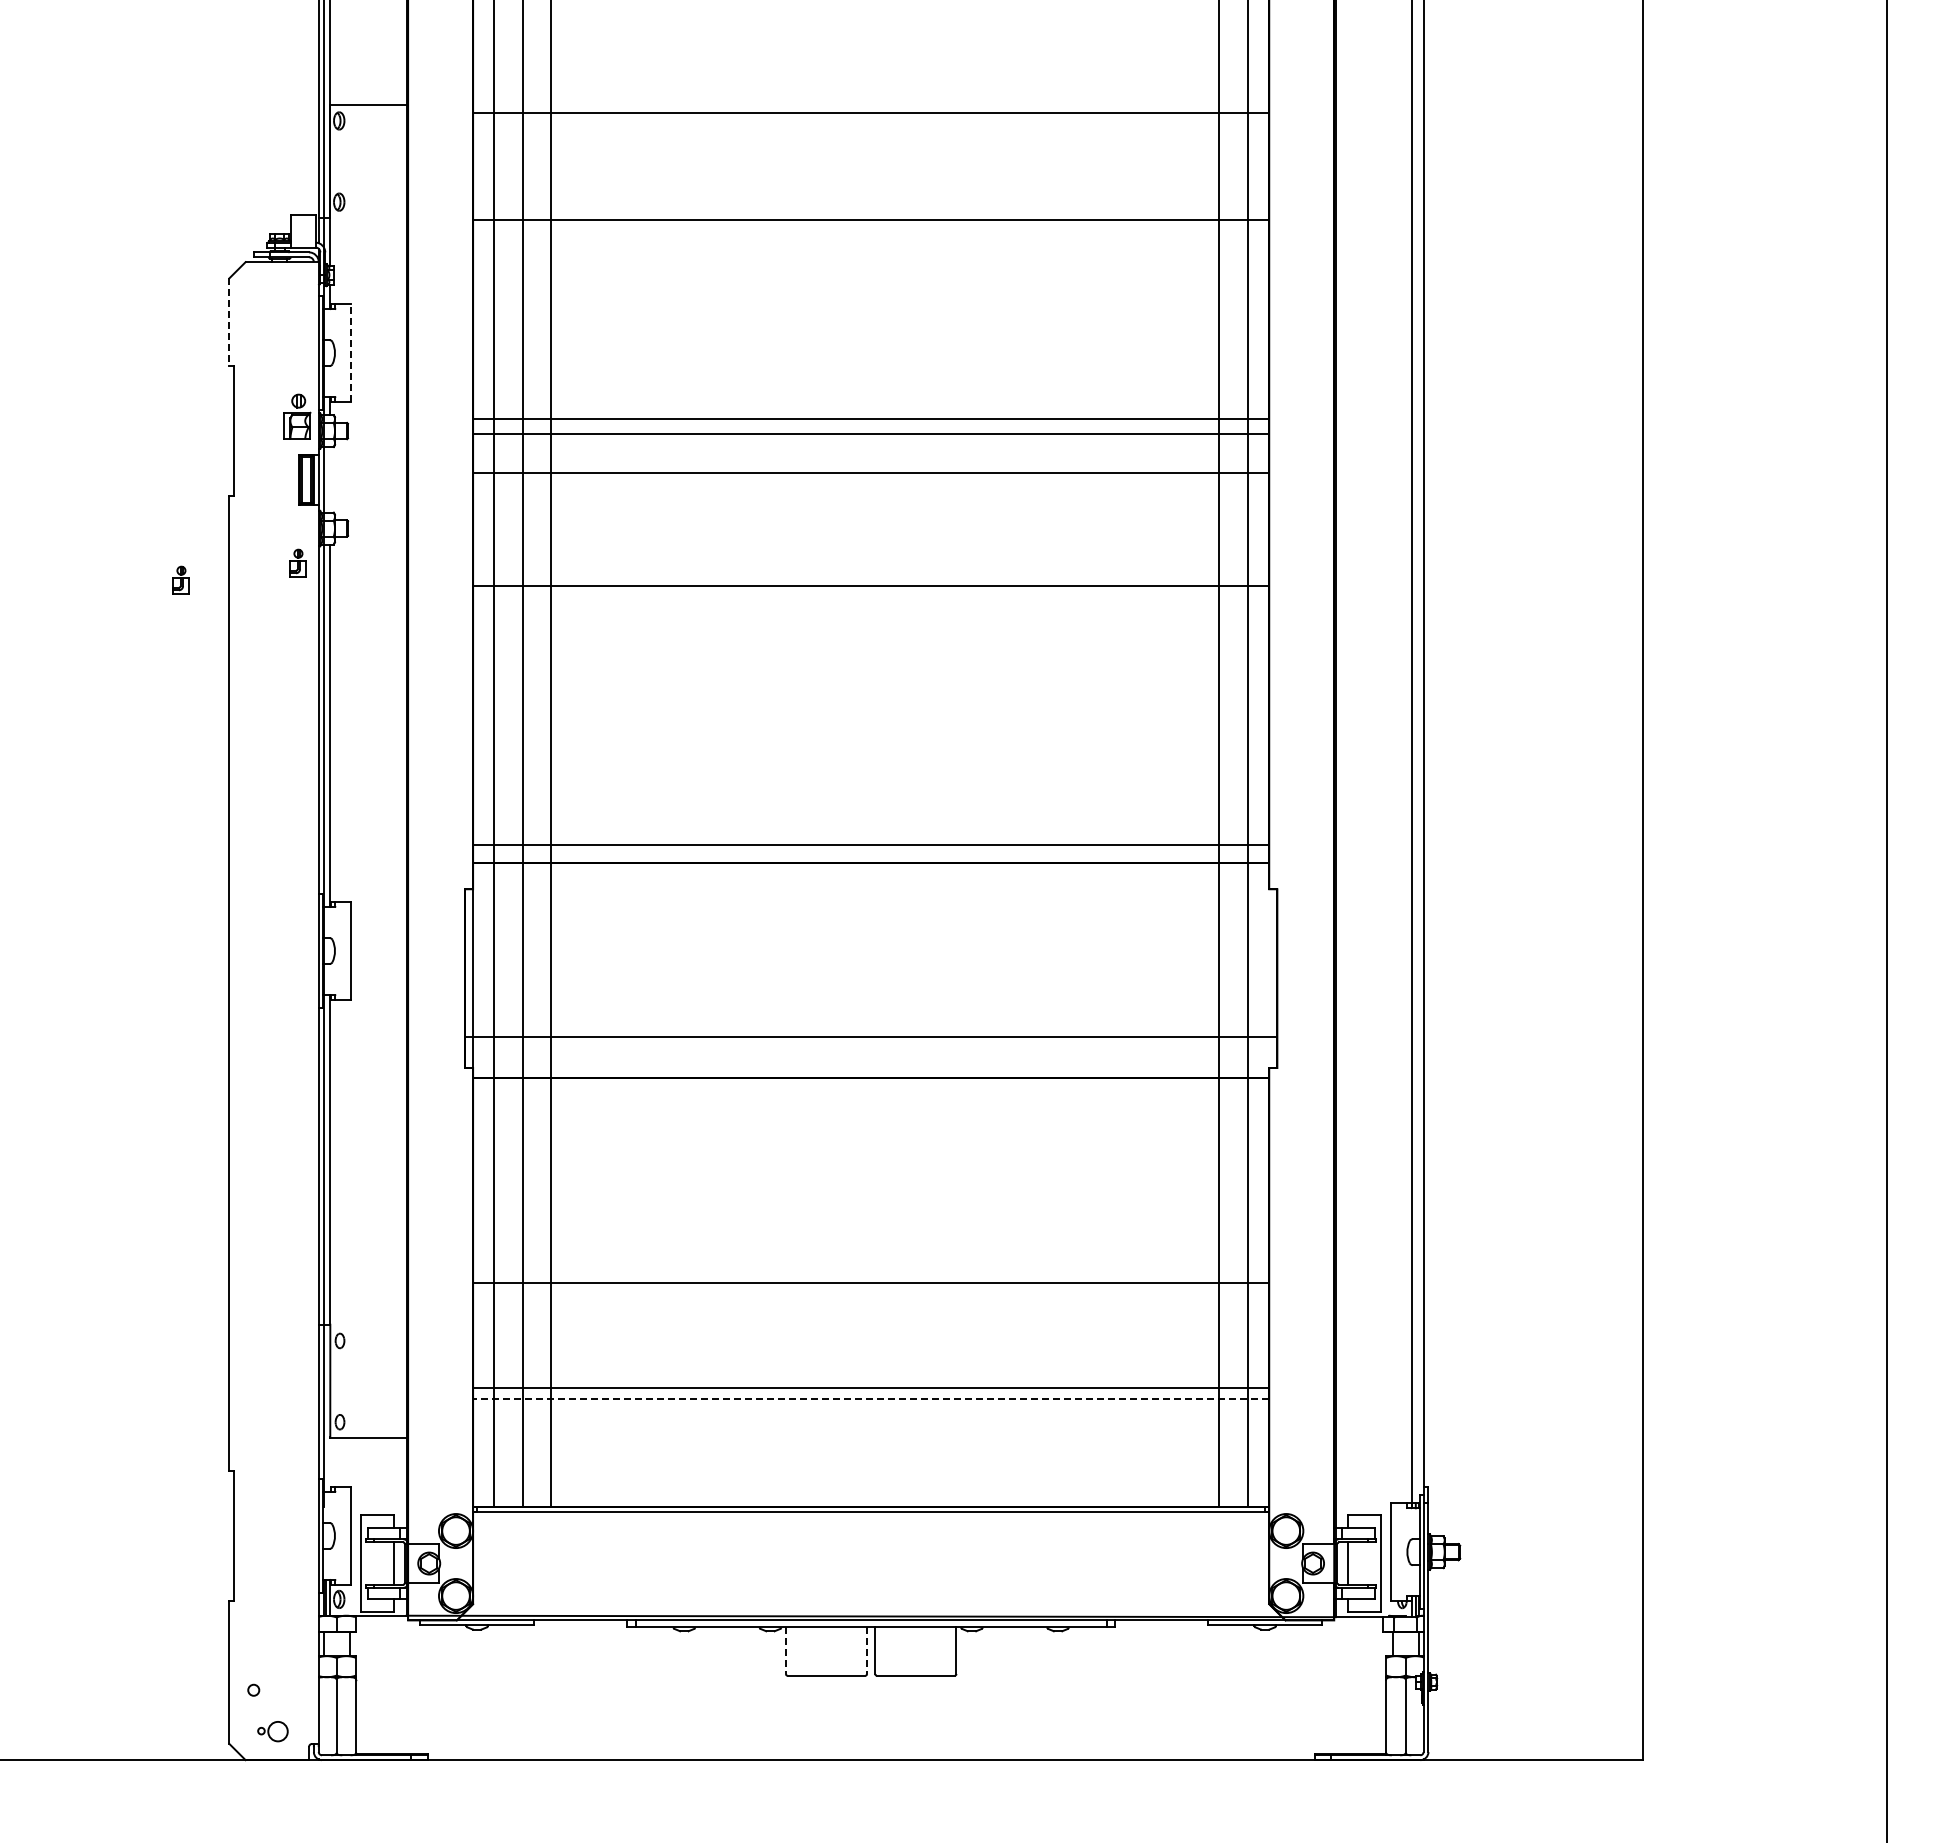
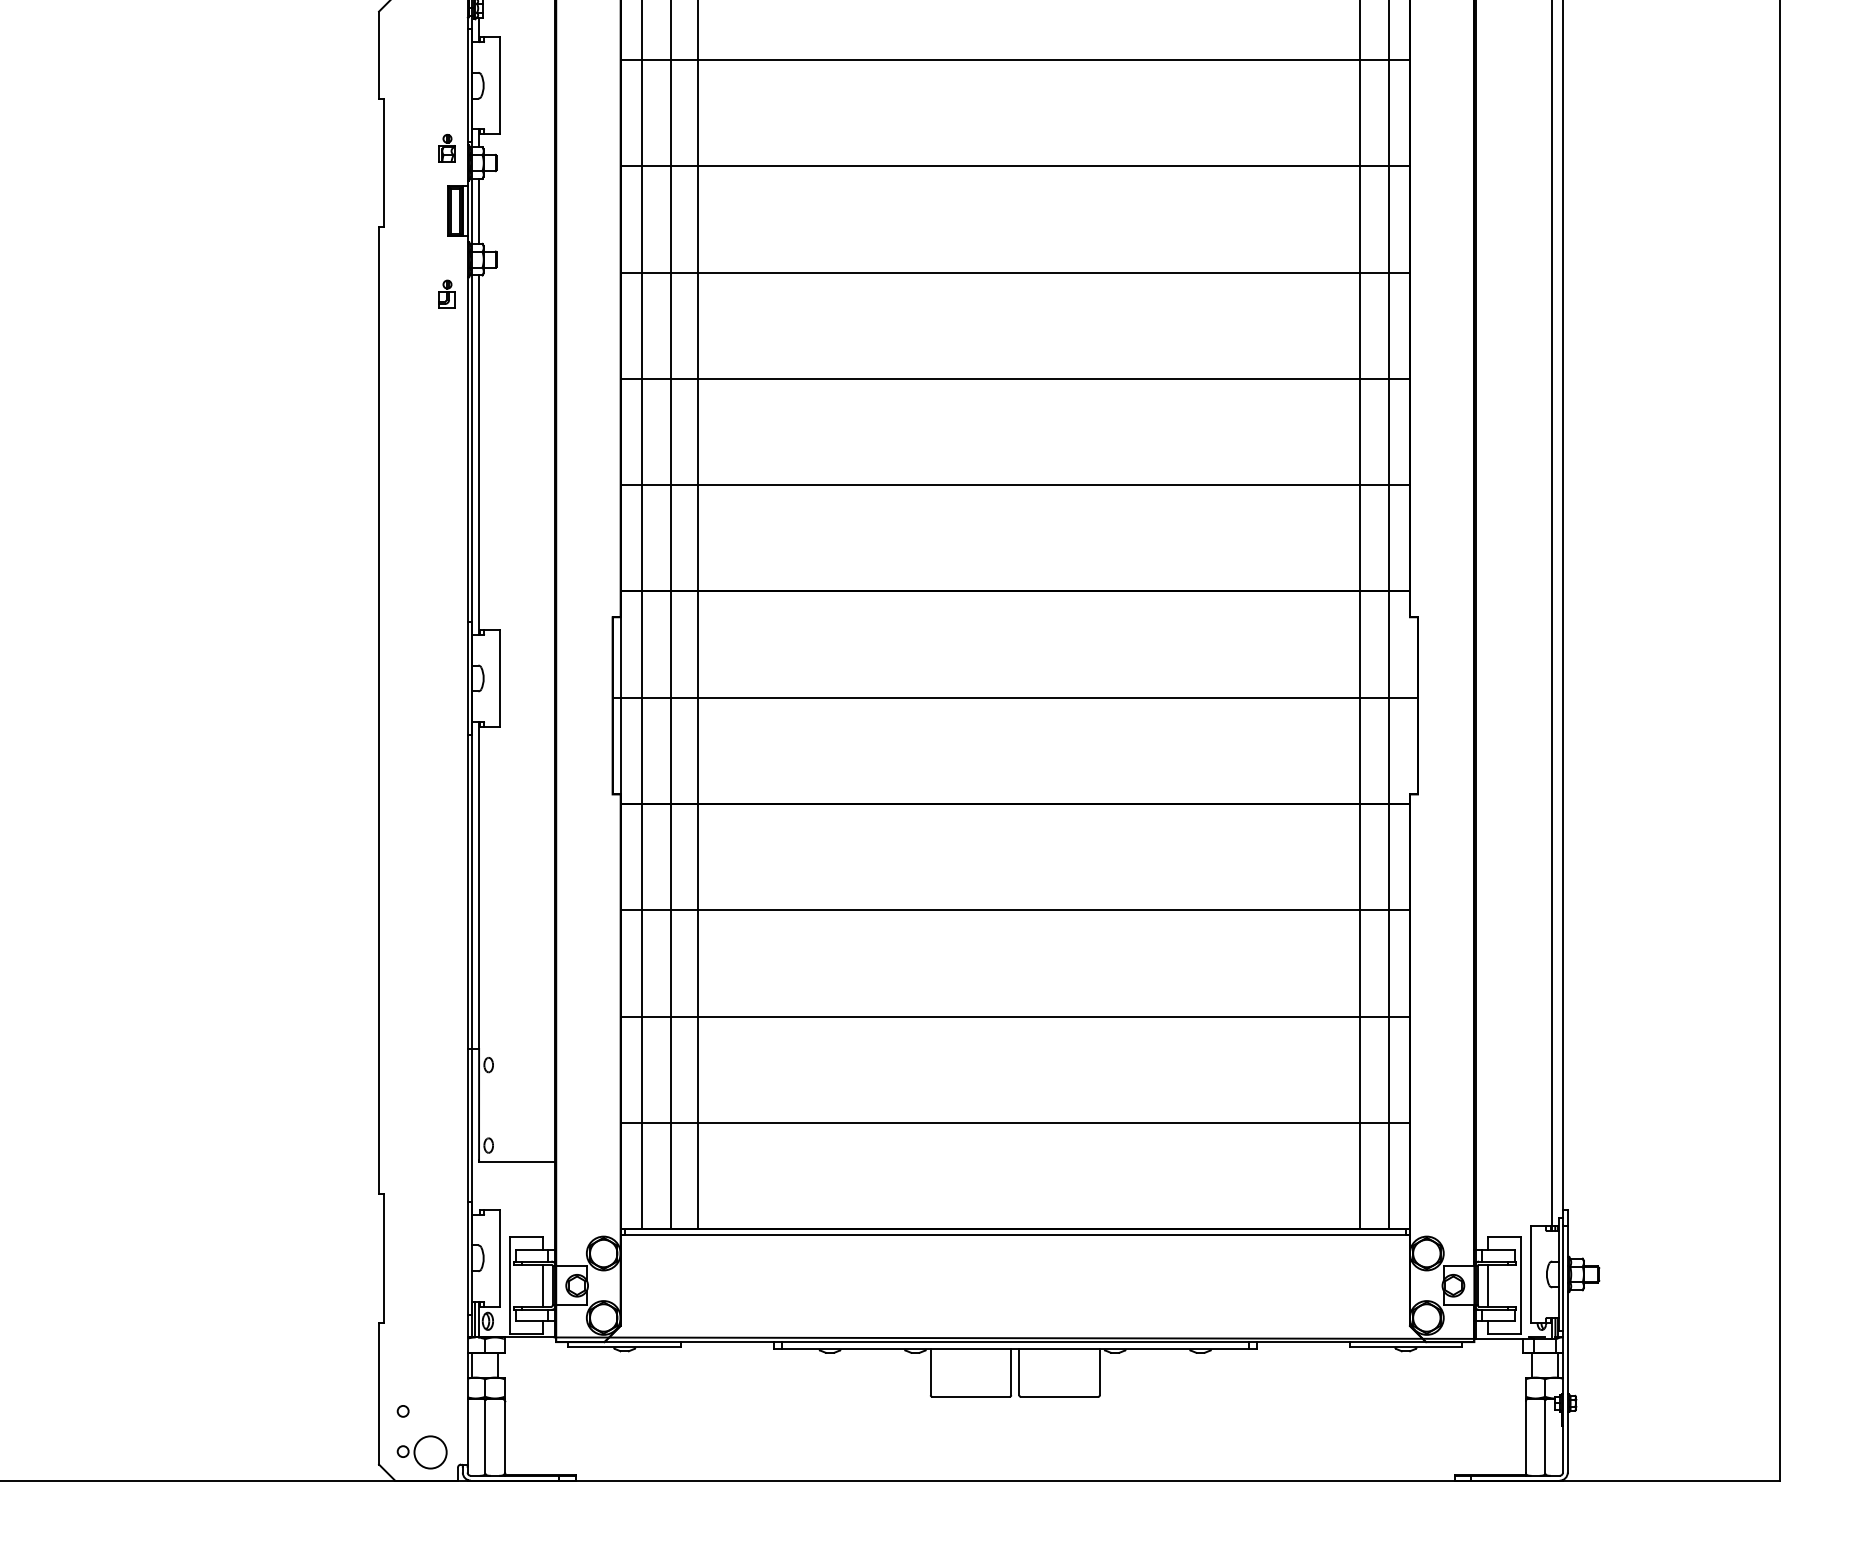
line: (229, 322) -> (379, 55), dashed -> solid
line: (350, 353) -> (499, 86), dashed -> solid
part: (297, 415) -> (446, 147), size x0.62
line: (871, 419) -> (1015, 60), moved
line: (871, 472) -> (1015, 272), moved
line: (330, 479) -> (479, 211), added
part: (180, 579) -> (330, 310), removed
line: (871, 585) -> (1015, 378), moved
line: (871, 845) -> (1015, 485), moved
line: (870, 1036) -> (1014, 697), moved
line: (871, 1282) -> (1015, 909), moved
line: (871, 1388) -> (1015, 1017), moved
line: (870, 1399) -> (1014, 1123), dashed -> solid
line: (785, 1650) -> (930, 1371), dashed -> solid
line: (867, 1650) -> (1011, 1371), dashed -> solid
part: (272, 1731) -> (421, 1452), size x1.67

